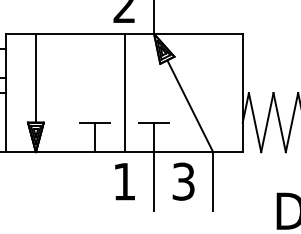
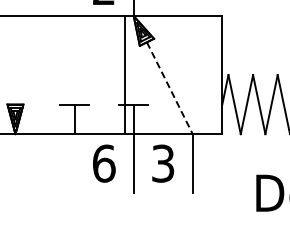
line: (35, 78) -> (15, 60), removed
line: (124, 93) -> (125, 75), moved
line: (190, 106) -> (170, 88), solid -> dashed
text: (124, 181) -> (104, 163), 1 -> 6

